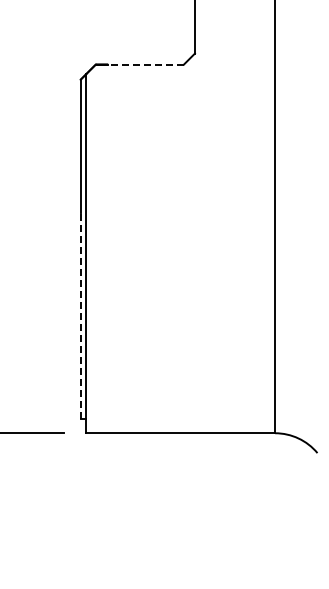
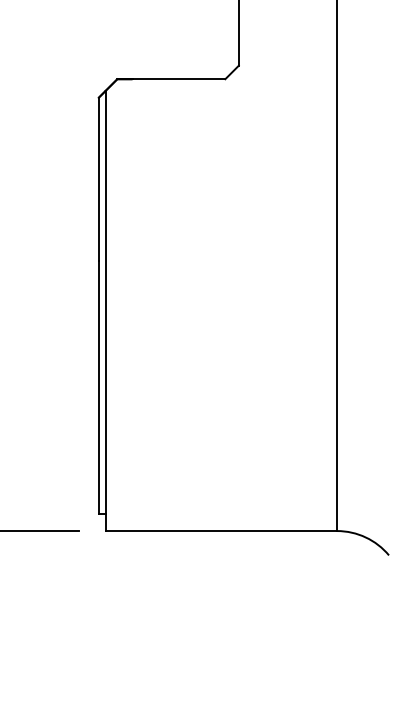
line: (146, 64) -> (179, 79), dashed -> solid
line: (80, 315) -> (98, 386), dashed -> solid

